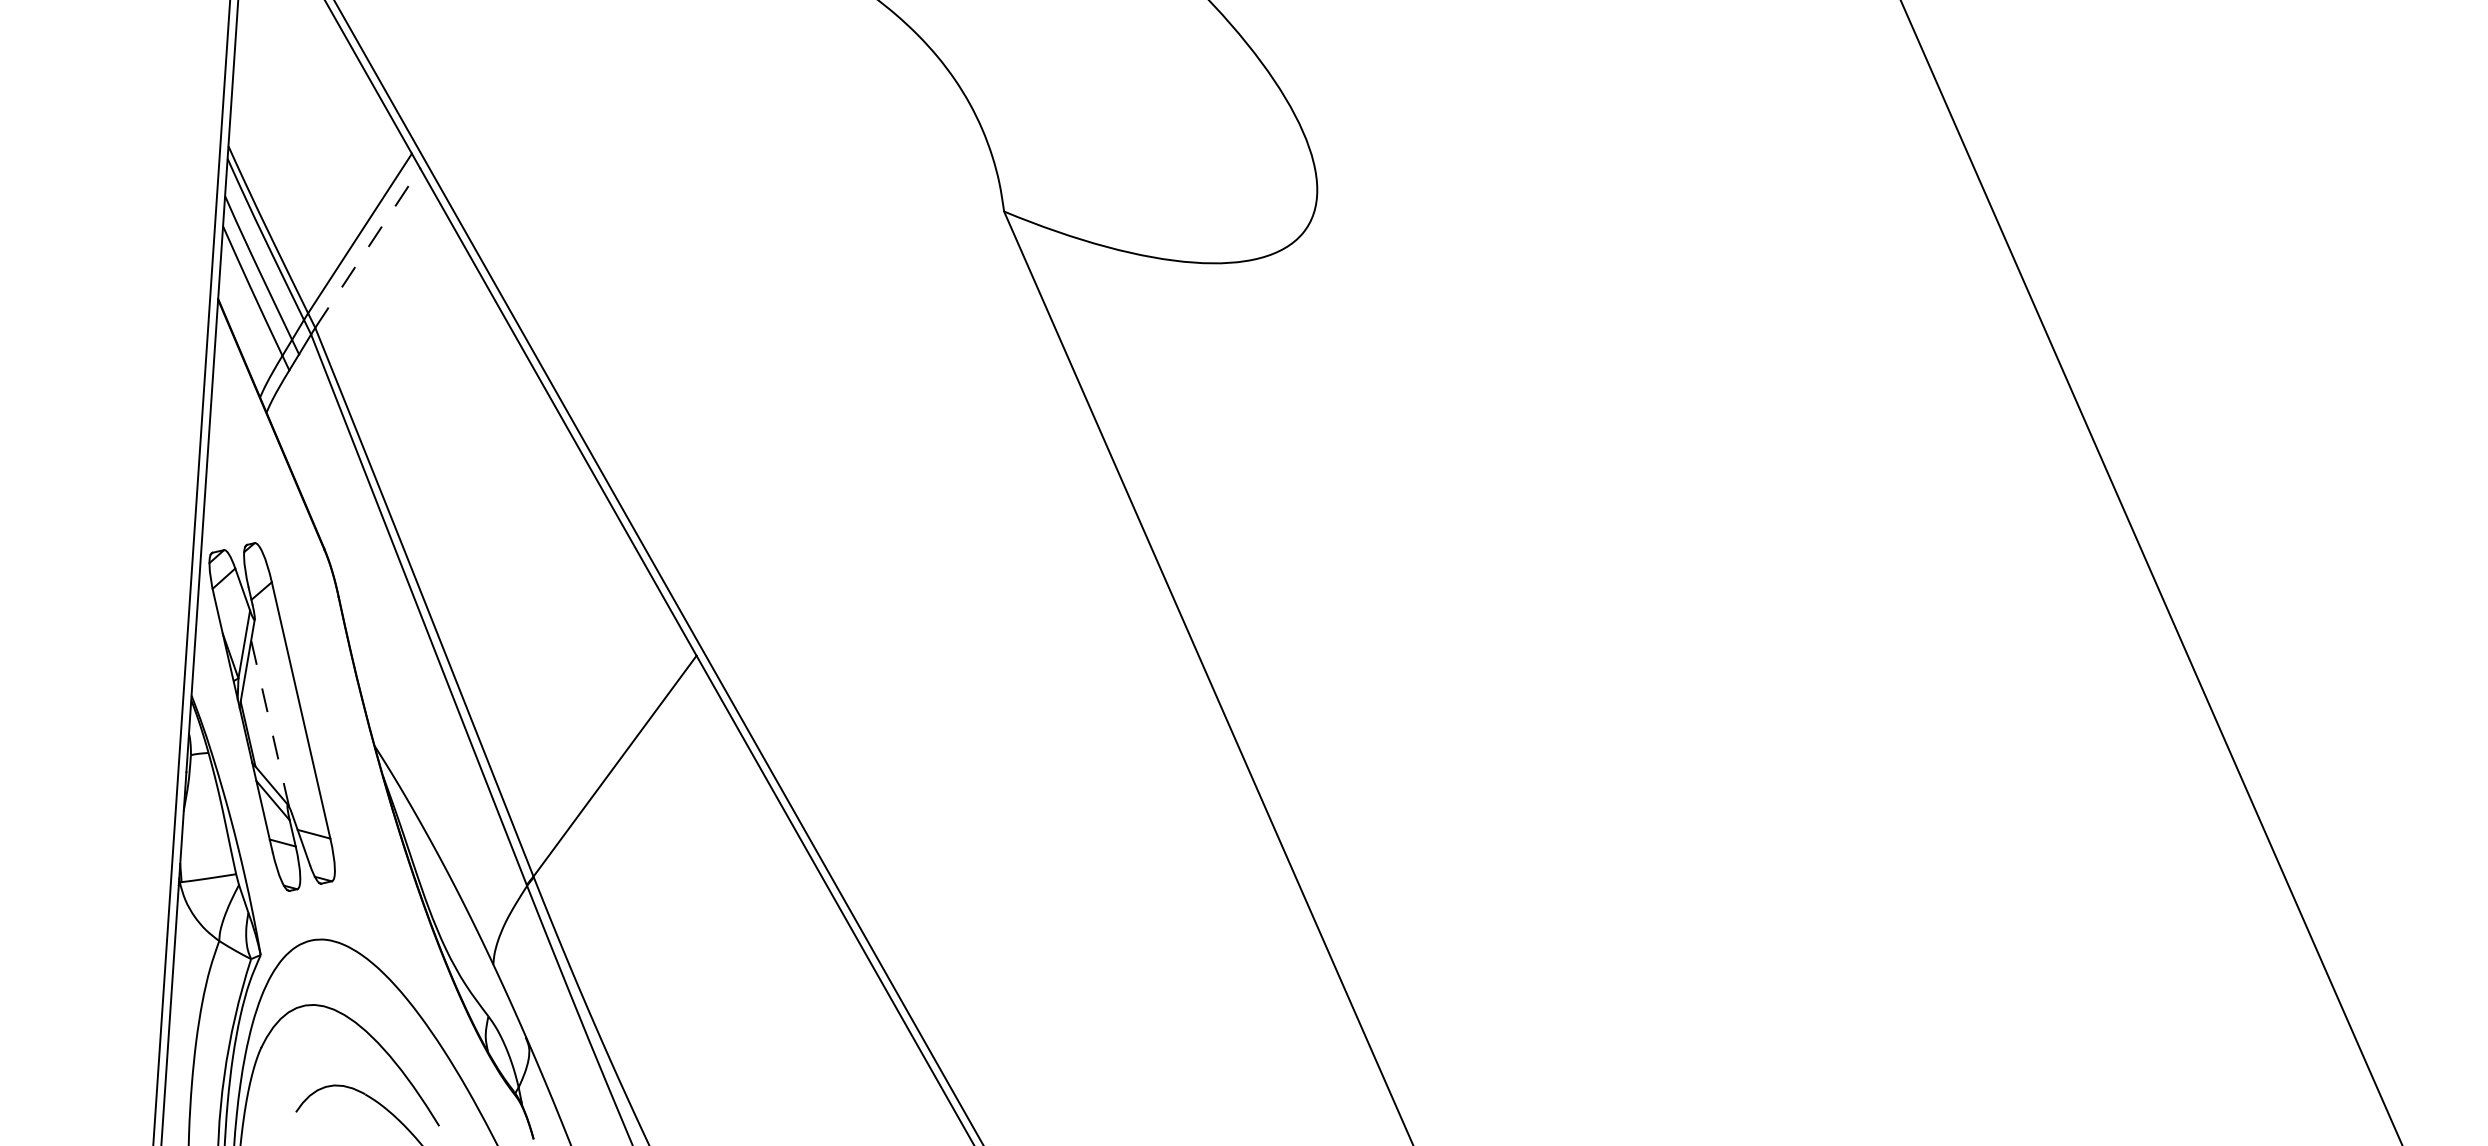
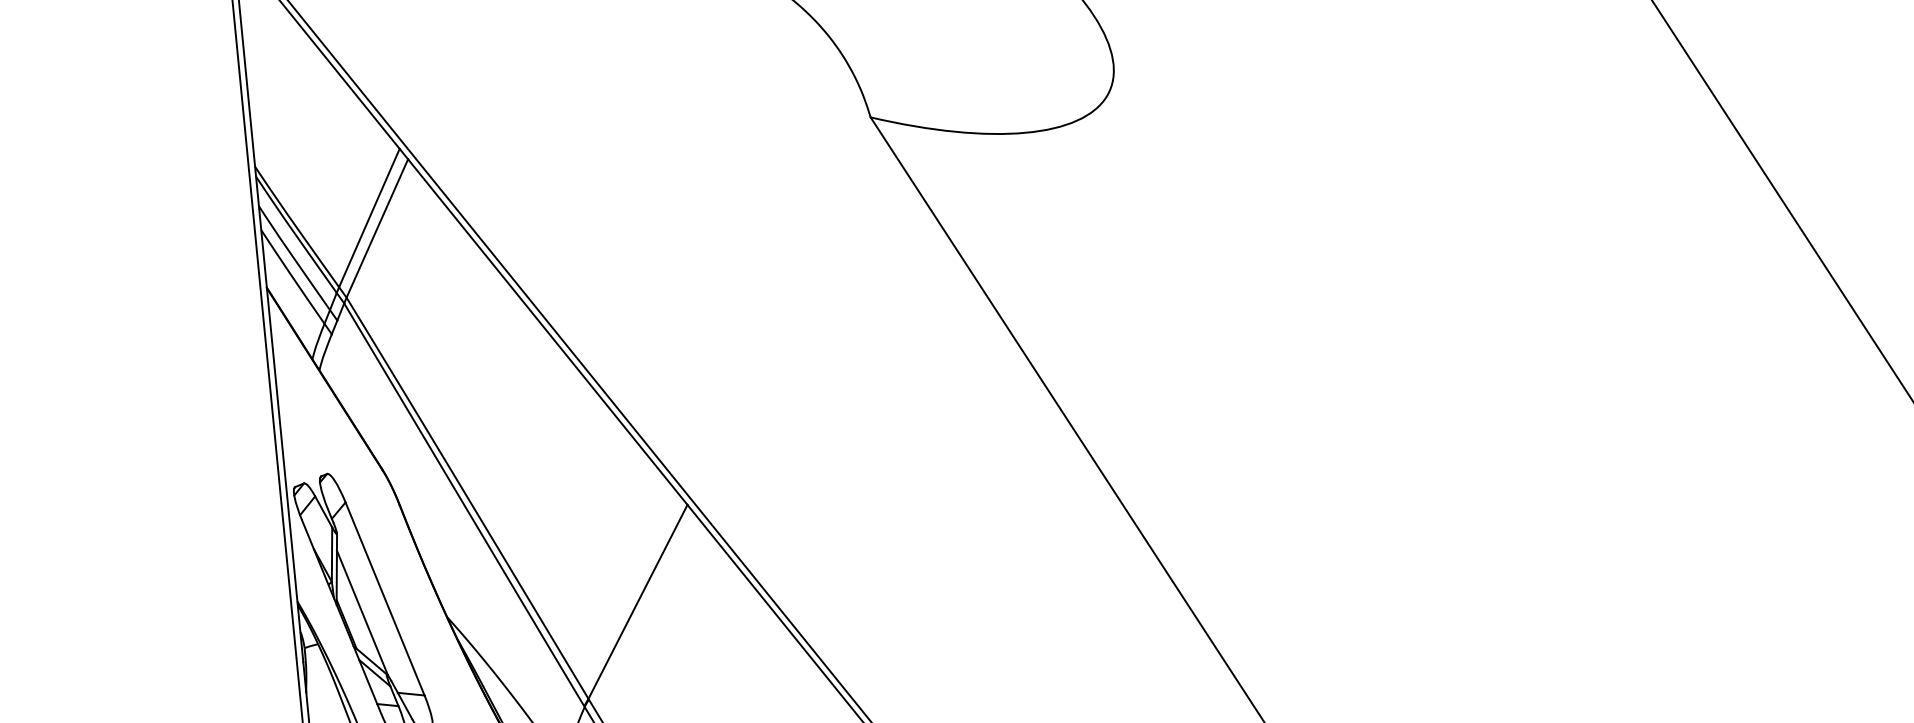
line: (368, 247) -> (377, 227), dashed -> solid
line: (270, 723) -> (362, 613), dashed -> solid

